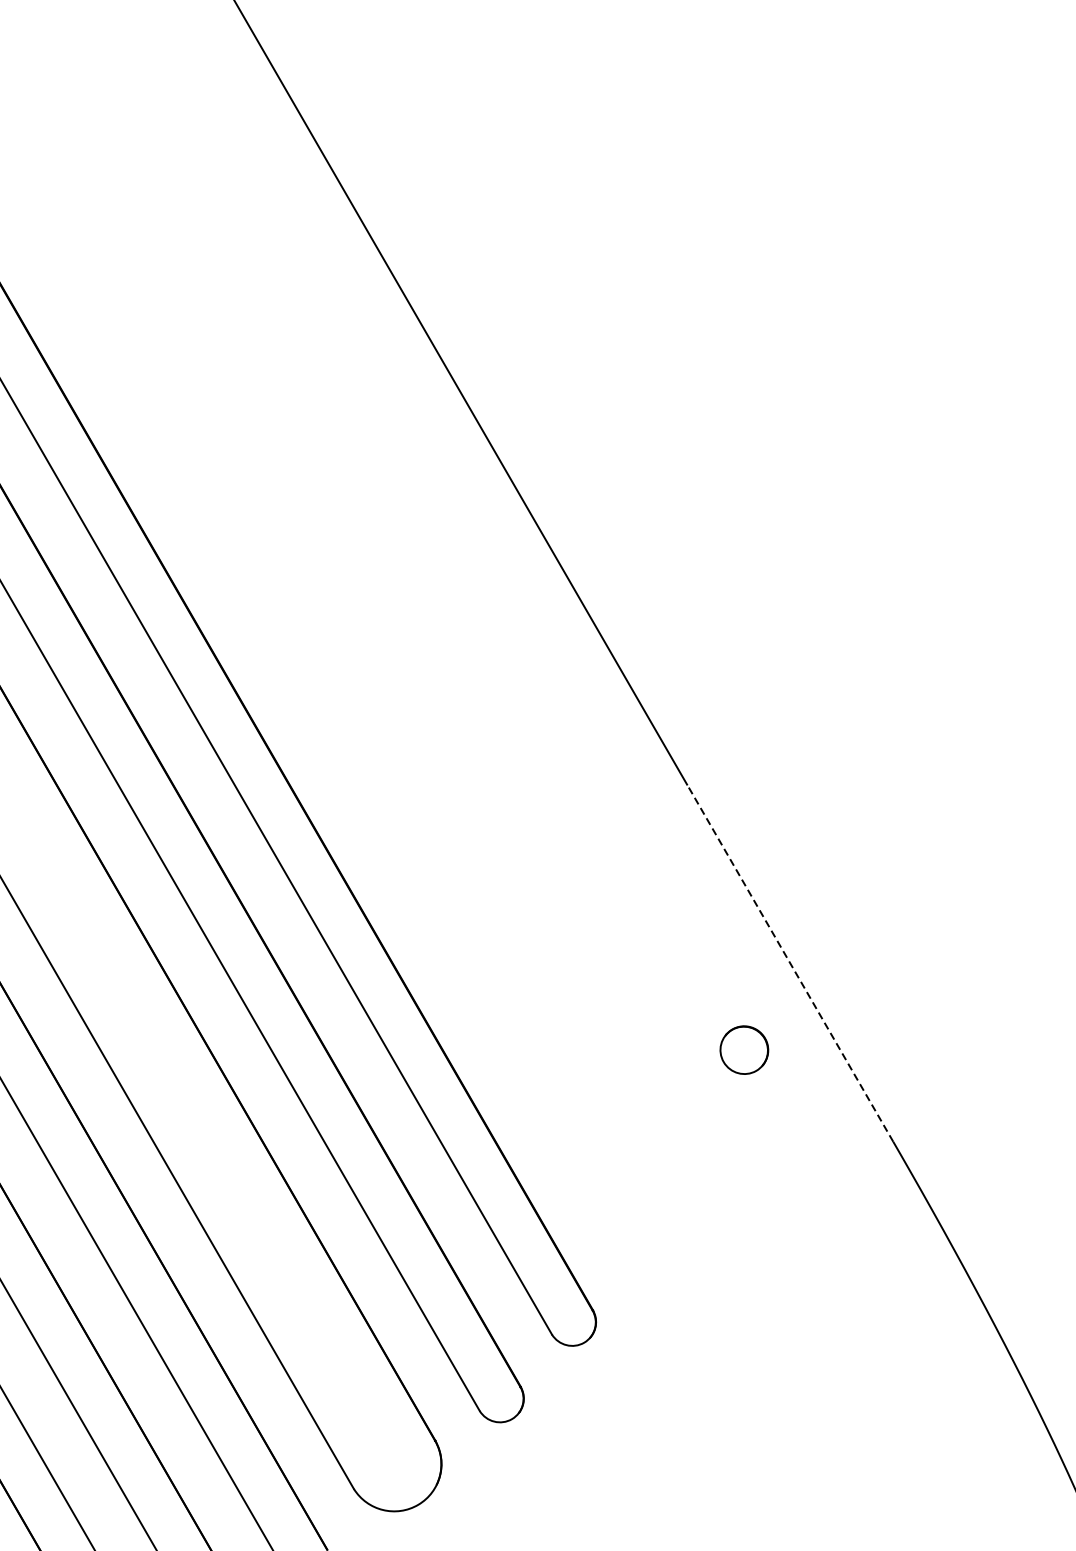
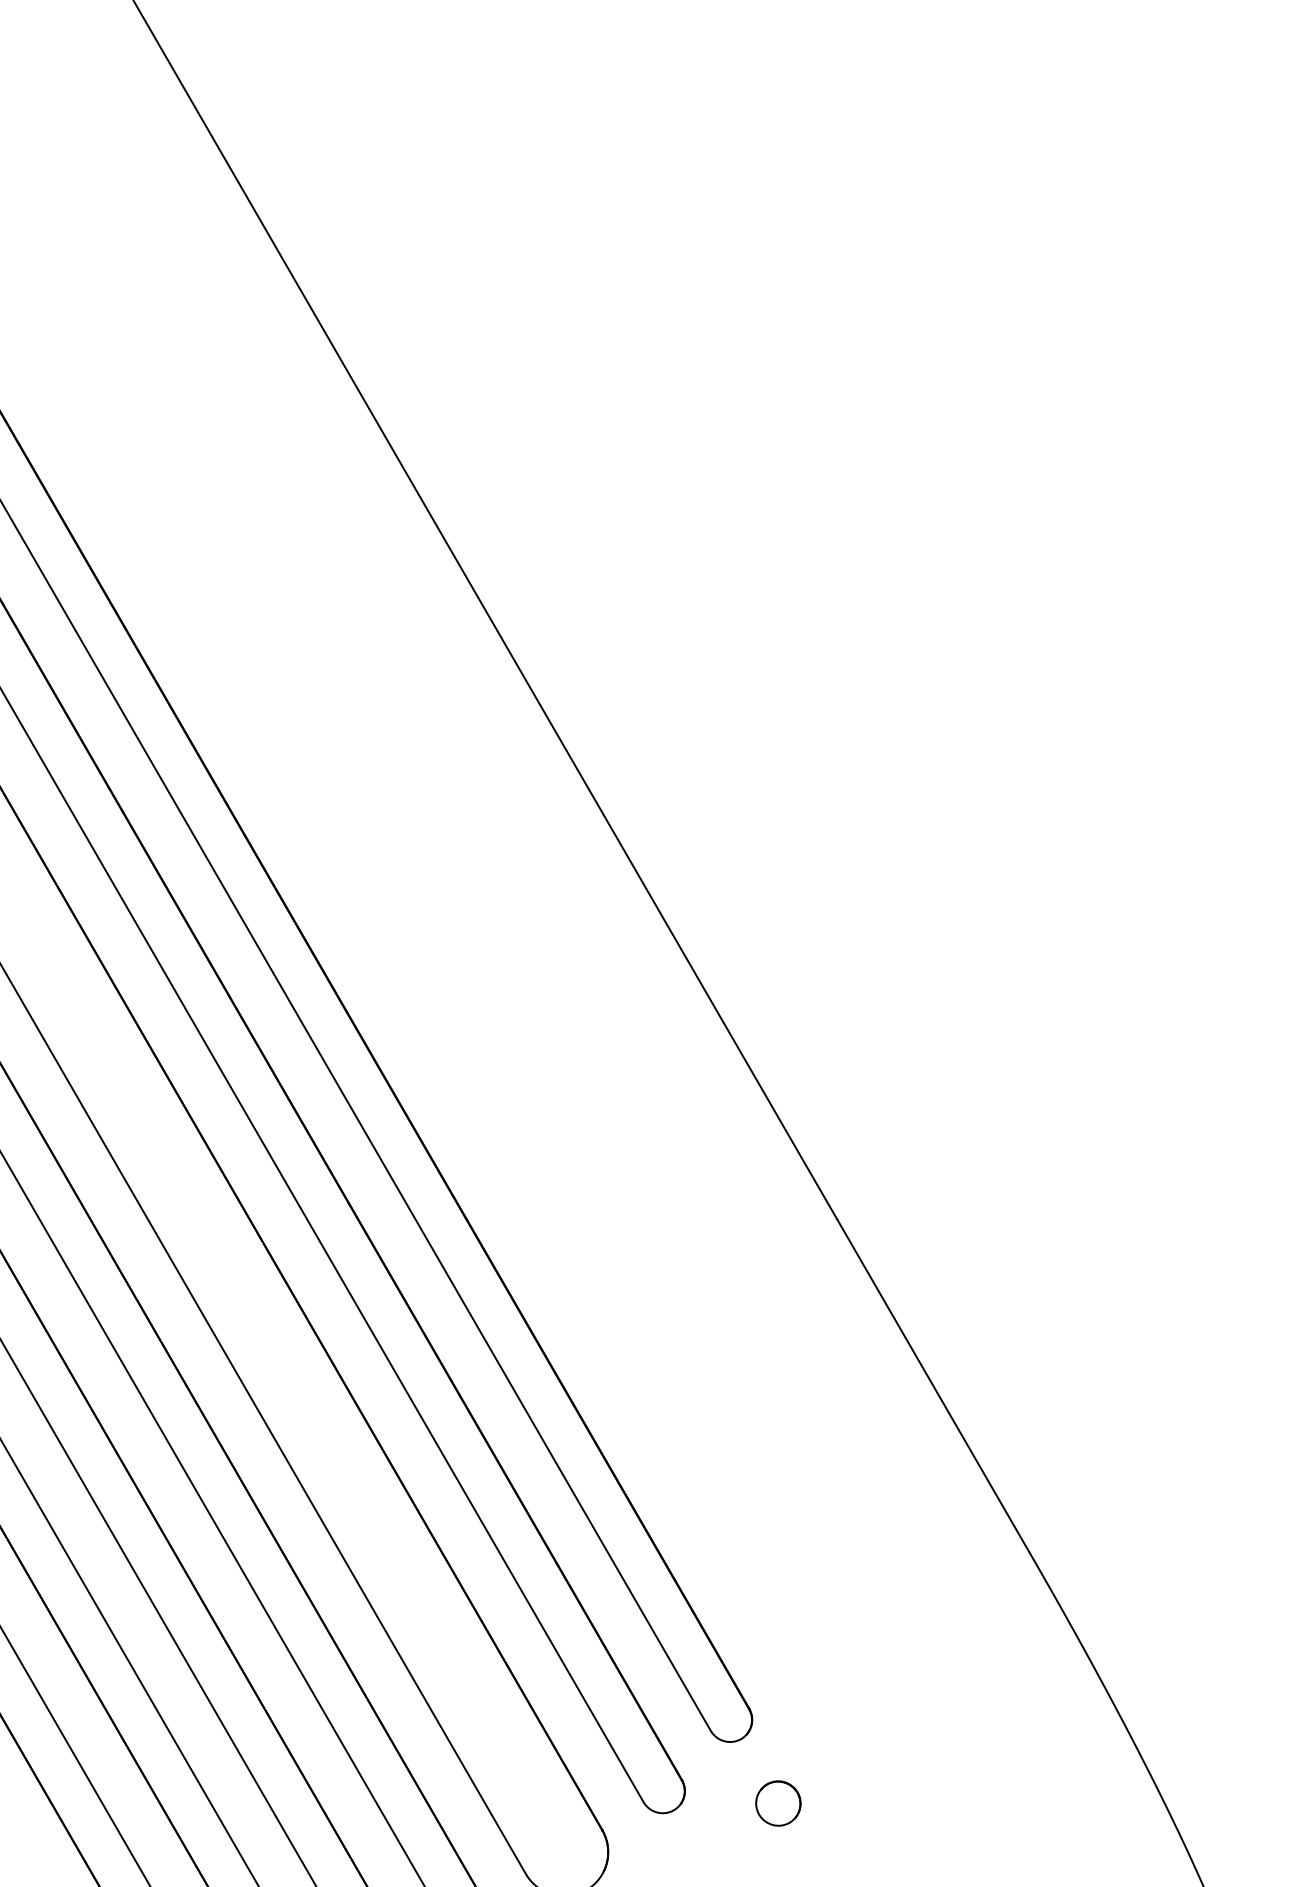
line: (790, 963) -> (933, 1385), dashed -> solid
part: (744, 1050) -> (778, 1803), moved

